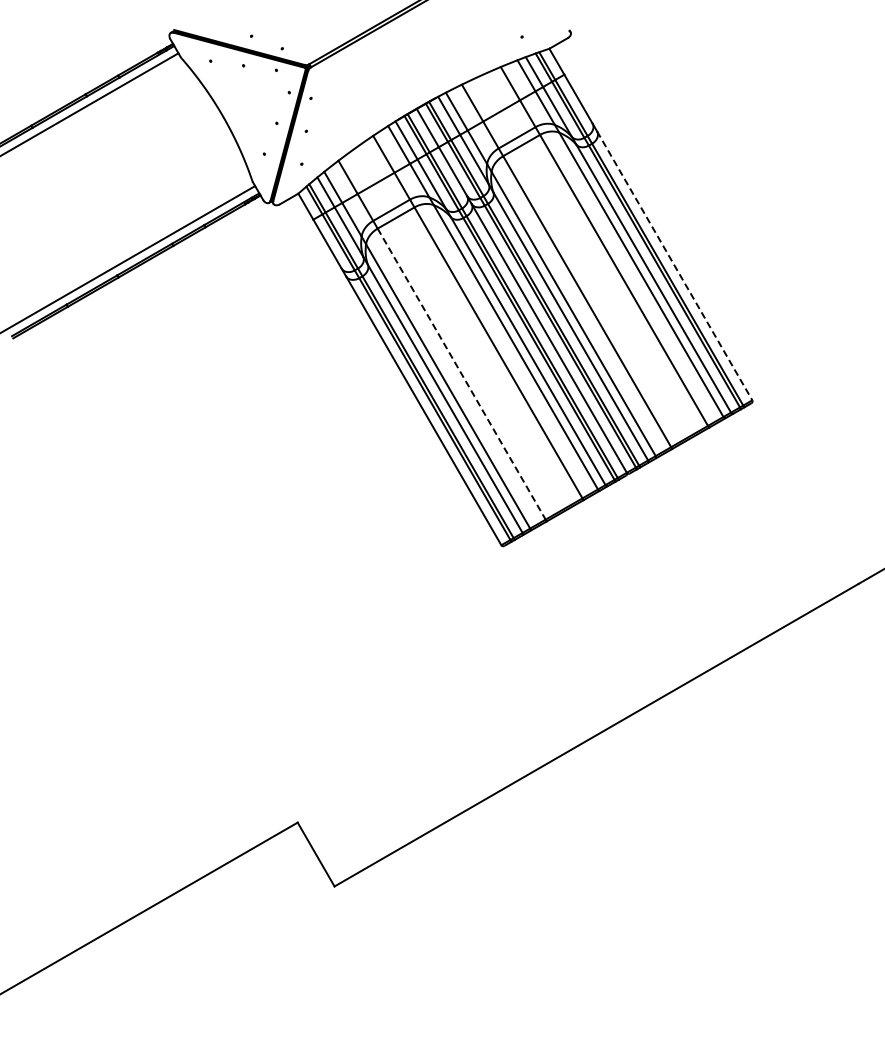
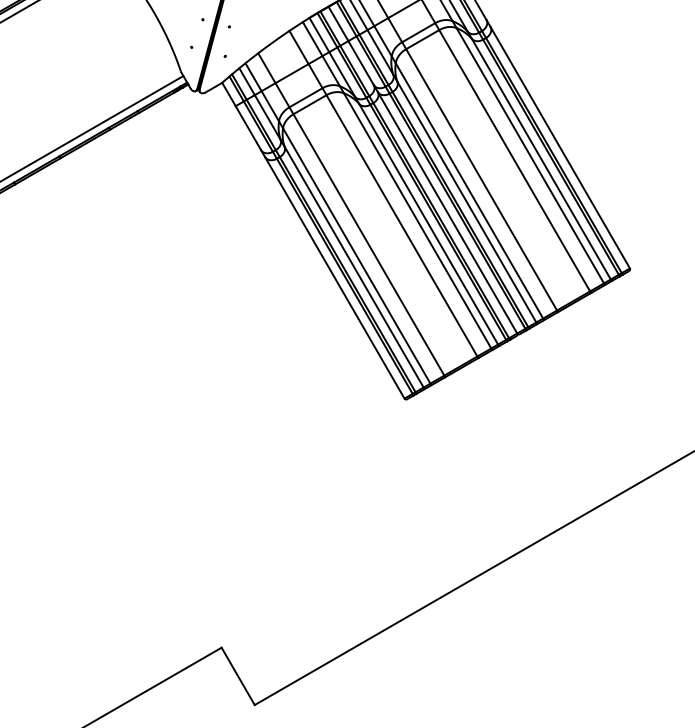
line: (674, 266) -> (560, 148), dashed -> solid
line: (461, 374) -> (368, 245), dashed -> solid

